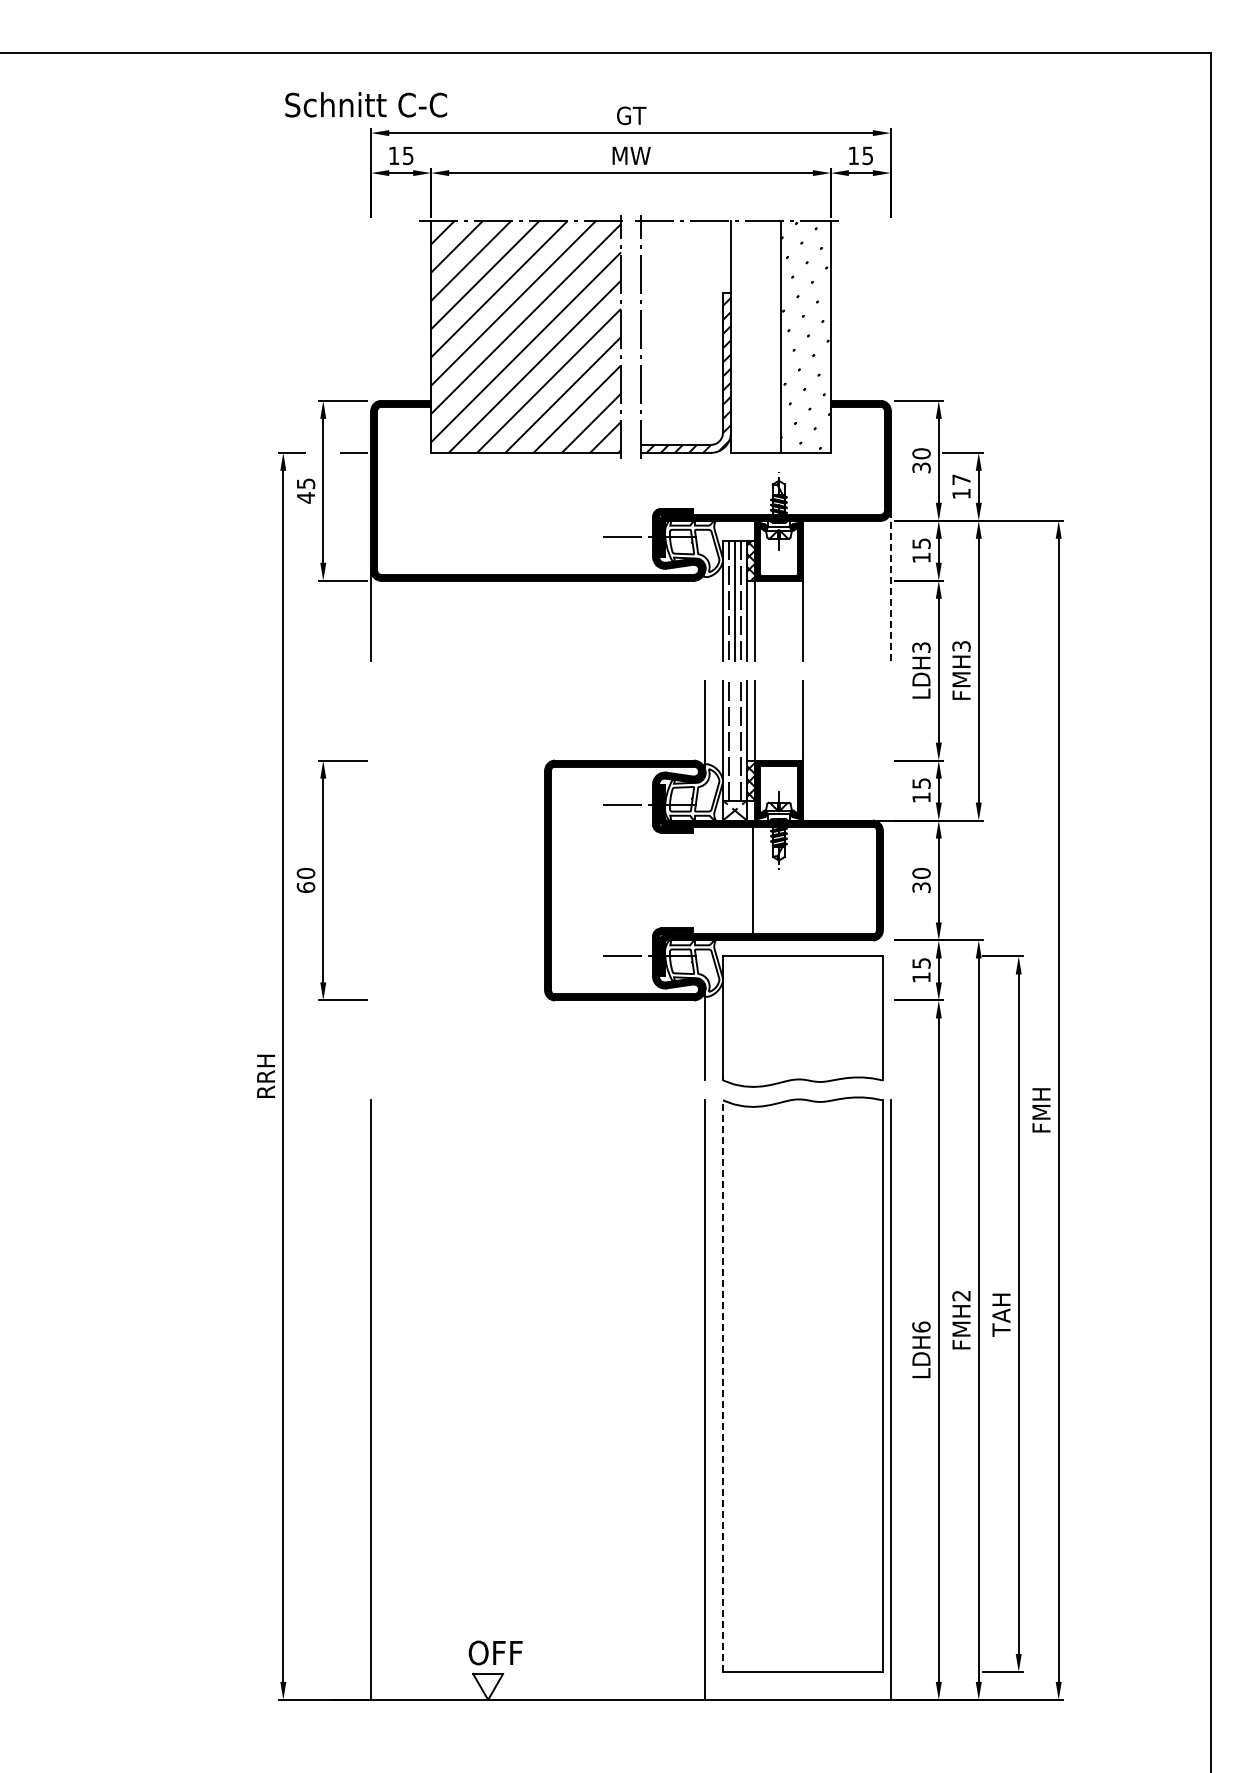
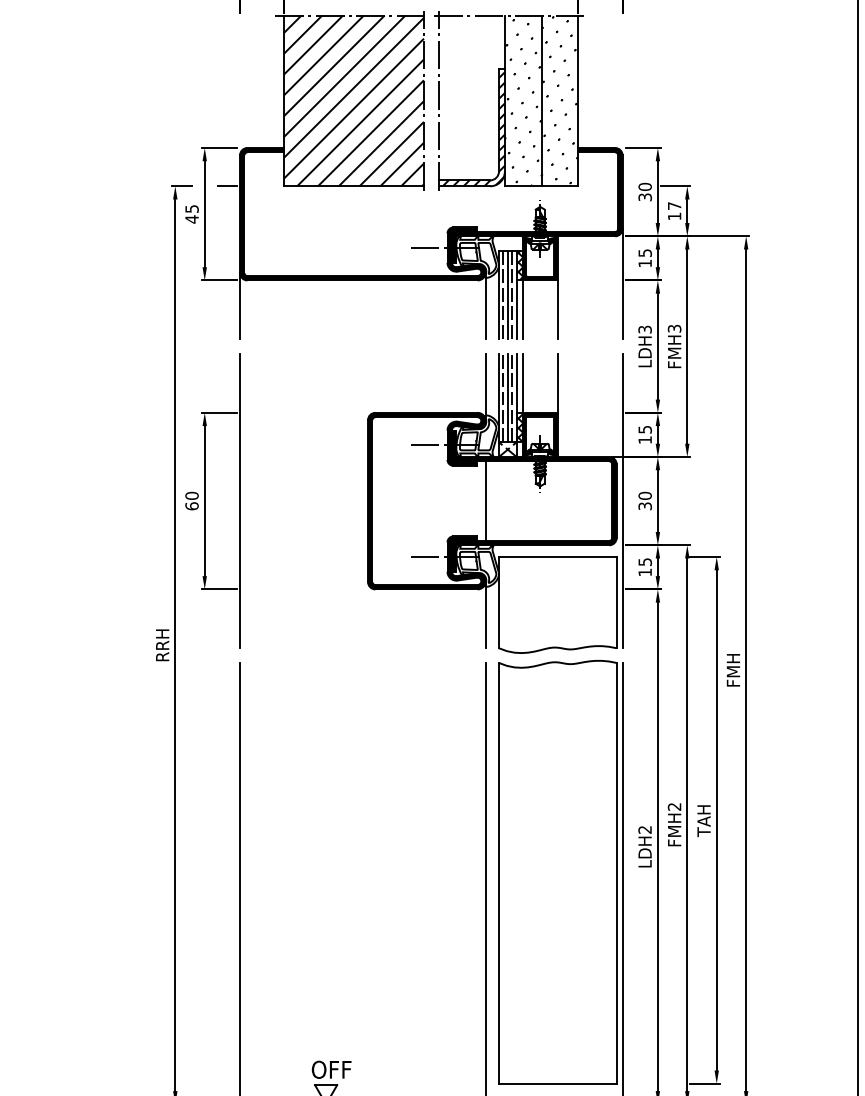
hatch: (755, 339) -> (522, 102), added
line: (890, 585) -> (622, 283), dashed -> solid
line: (704, 614) -> (485, 305), added
line: (734, 740) -> (507, 398), added
line: (371, 880) -> (240, 501), added
line: (752, 880) -> (485, 501), moved
line: (890, 880) -> (622, 501), added
text: (921, 1326) -> (645, 829), LDH6 -> LDH2
line: (722, 1386) -> (498, 873), dashed -> solid

